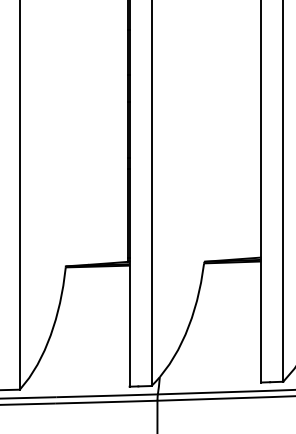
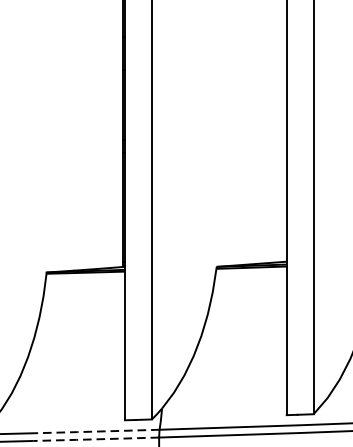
line: (106, 395) -> (96, 431), solid -> dashed
line: (106, 402) -> (96, 439), solid -> dashed

